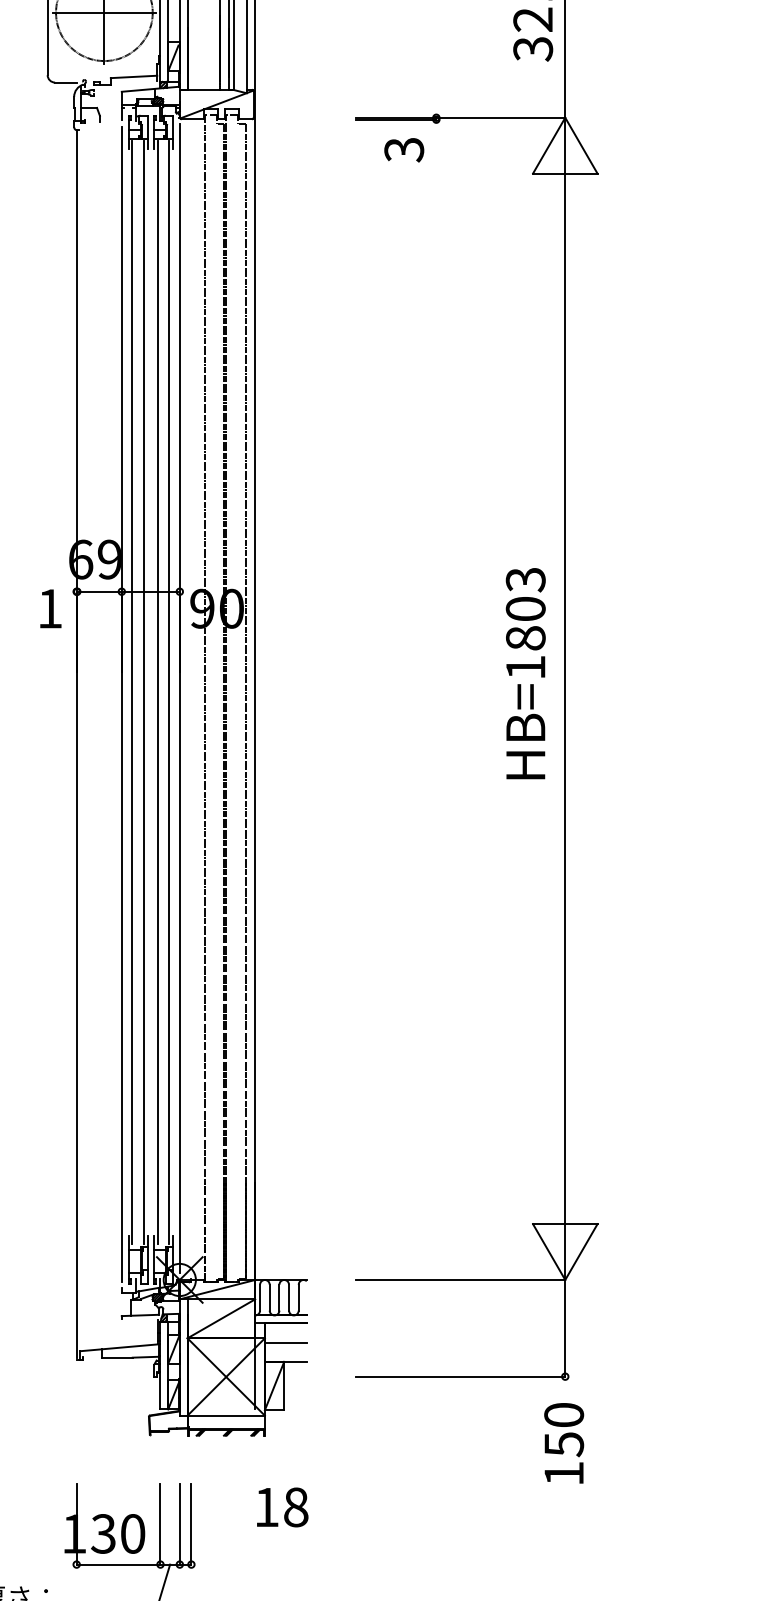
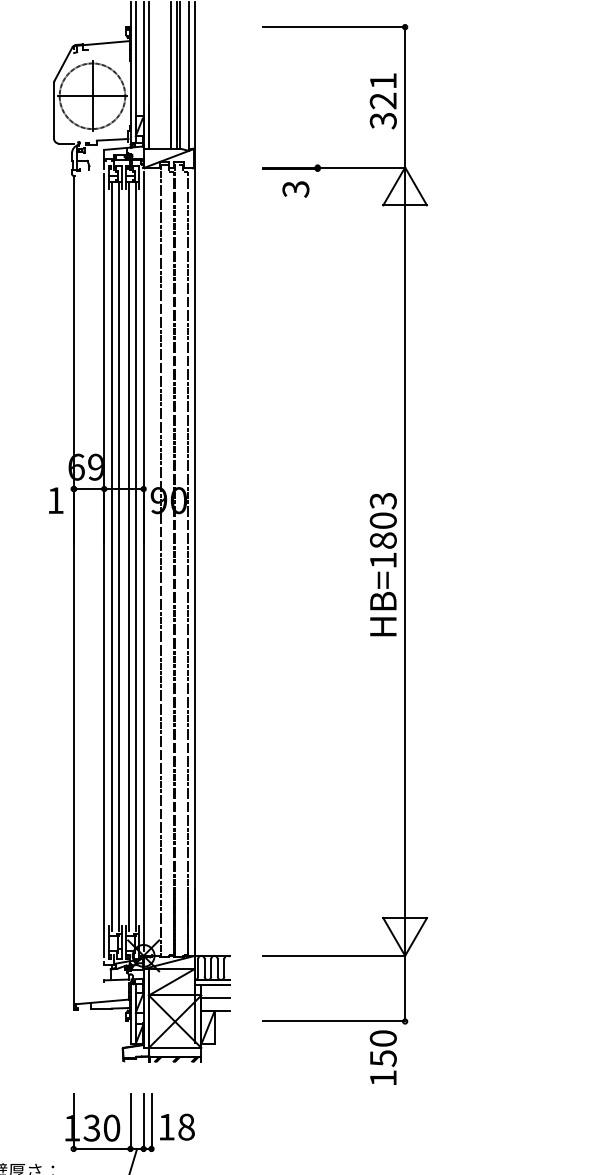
text: (524, 673) -> (382, 564), moved
text: (562, 1443) -> (382, 1057), moved
text: (282, 1506) -> (177, 1126), moved

